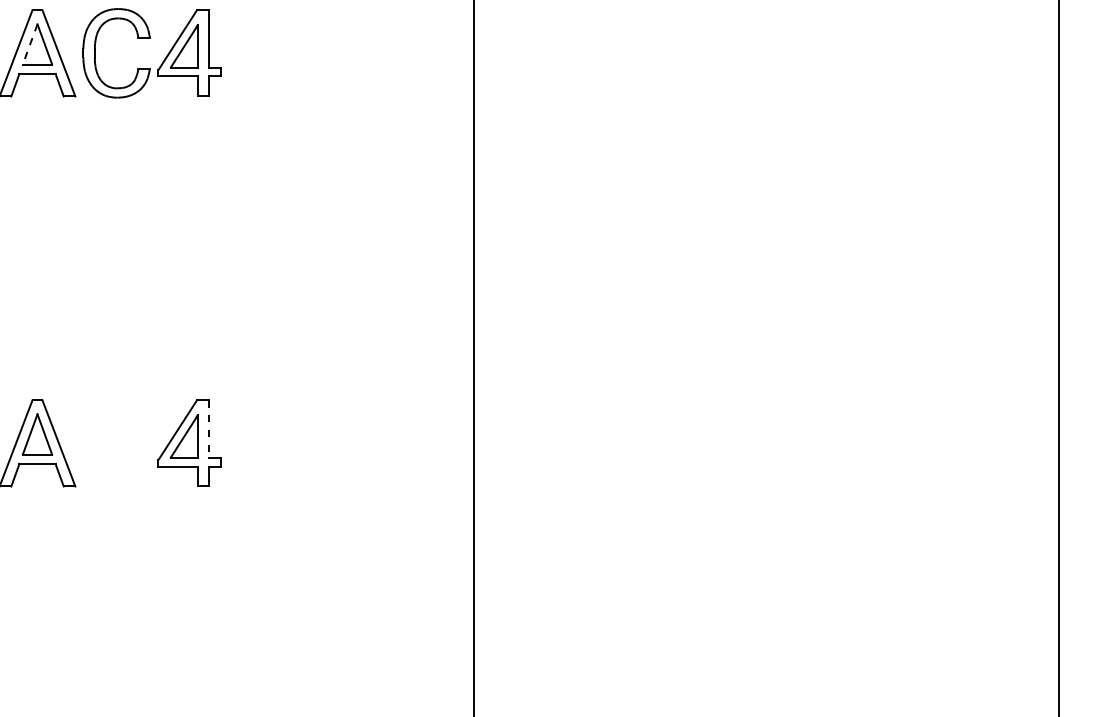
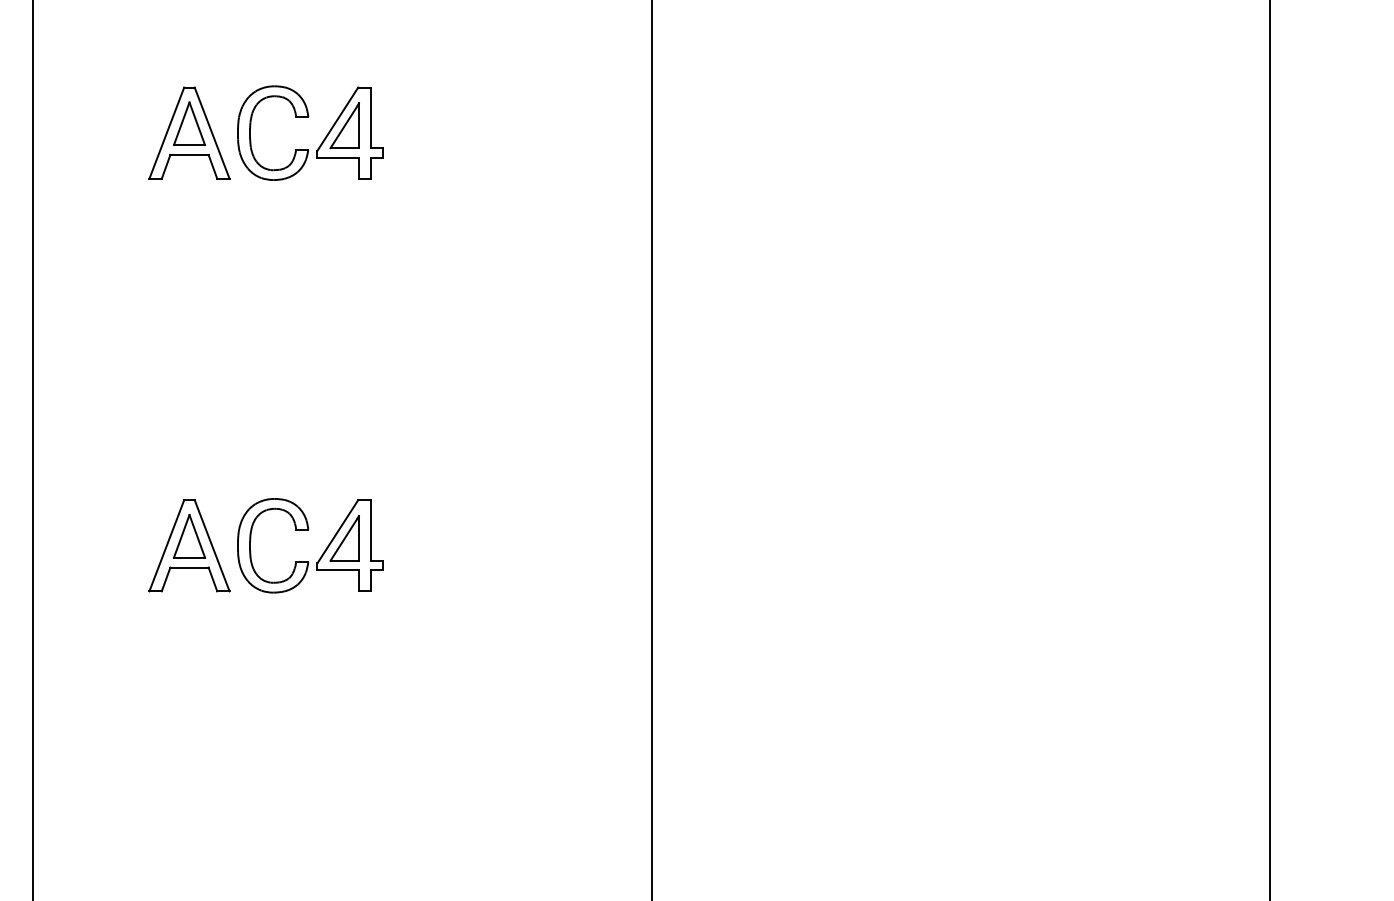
line: (29, 44) -> (181, 123), dashed -> solid
line: (208, 428) -> (370, 530), dashed -> solid
part: (96, 438) -> (251, 540), added

